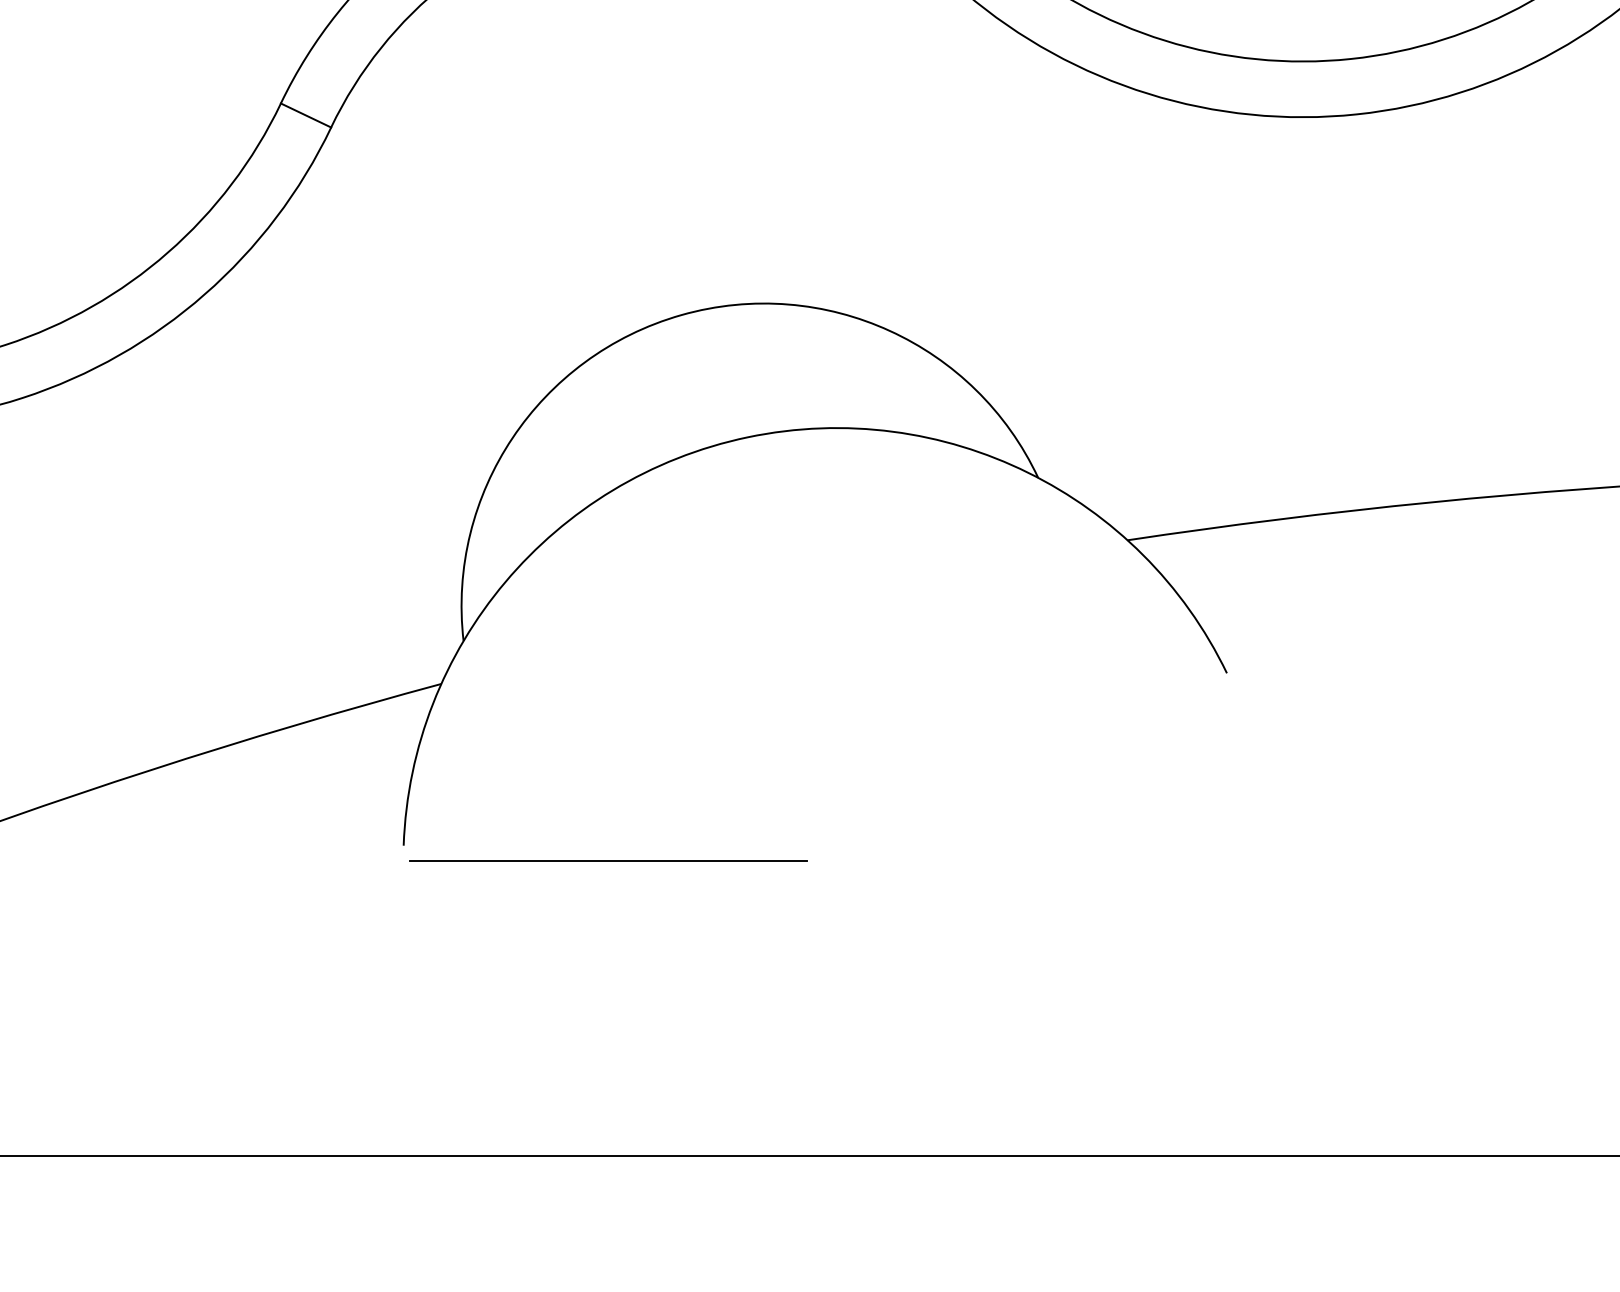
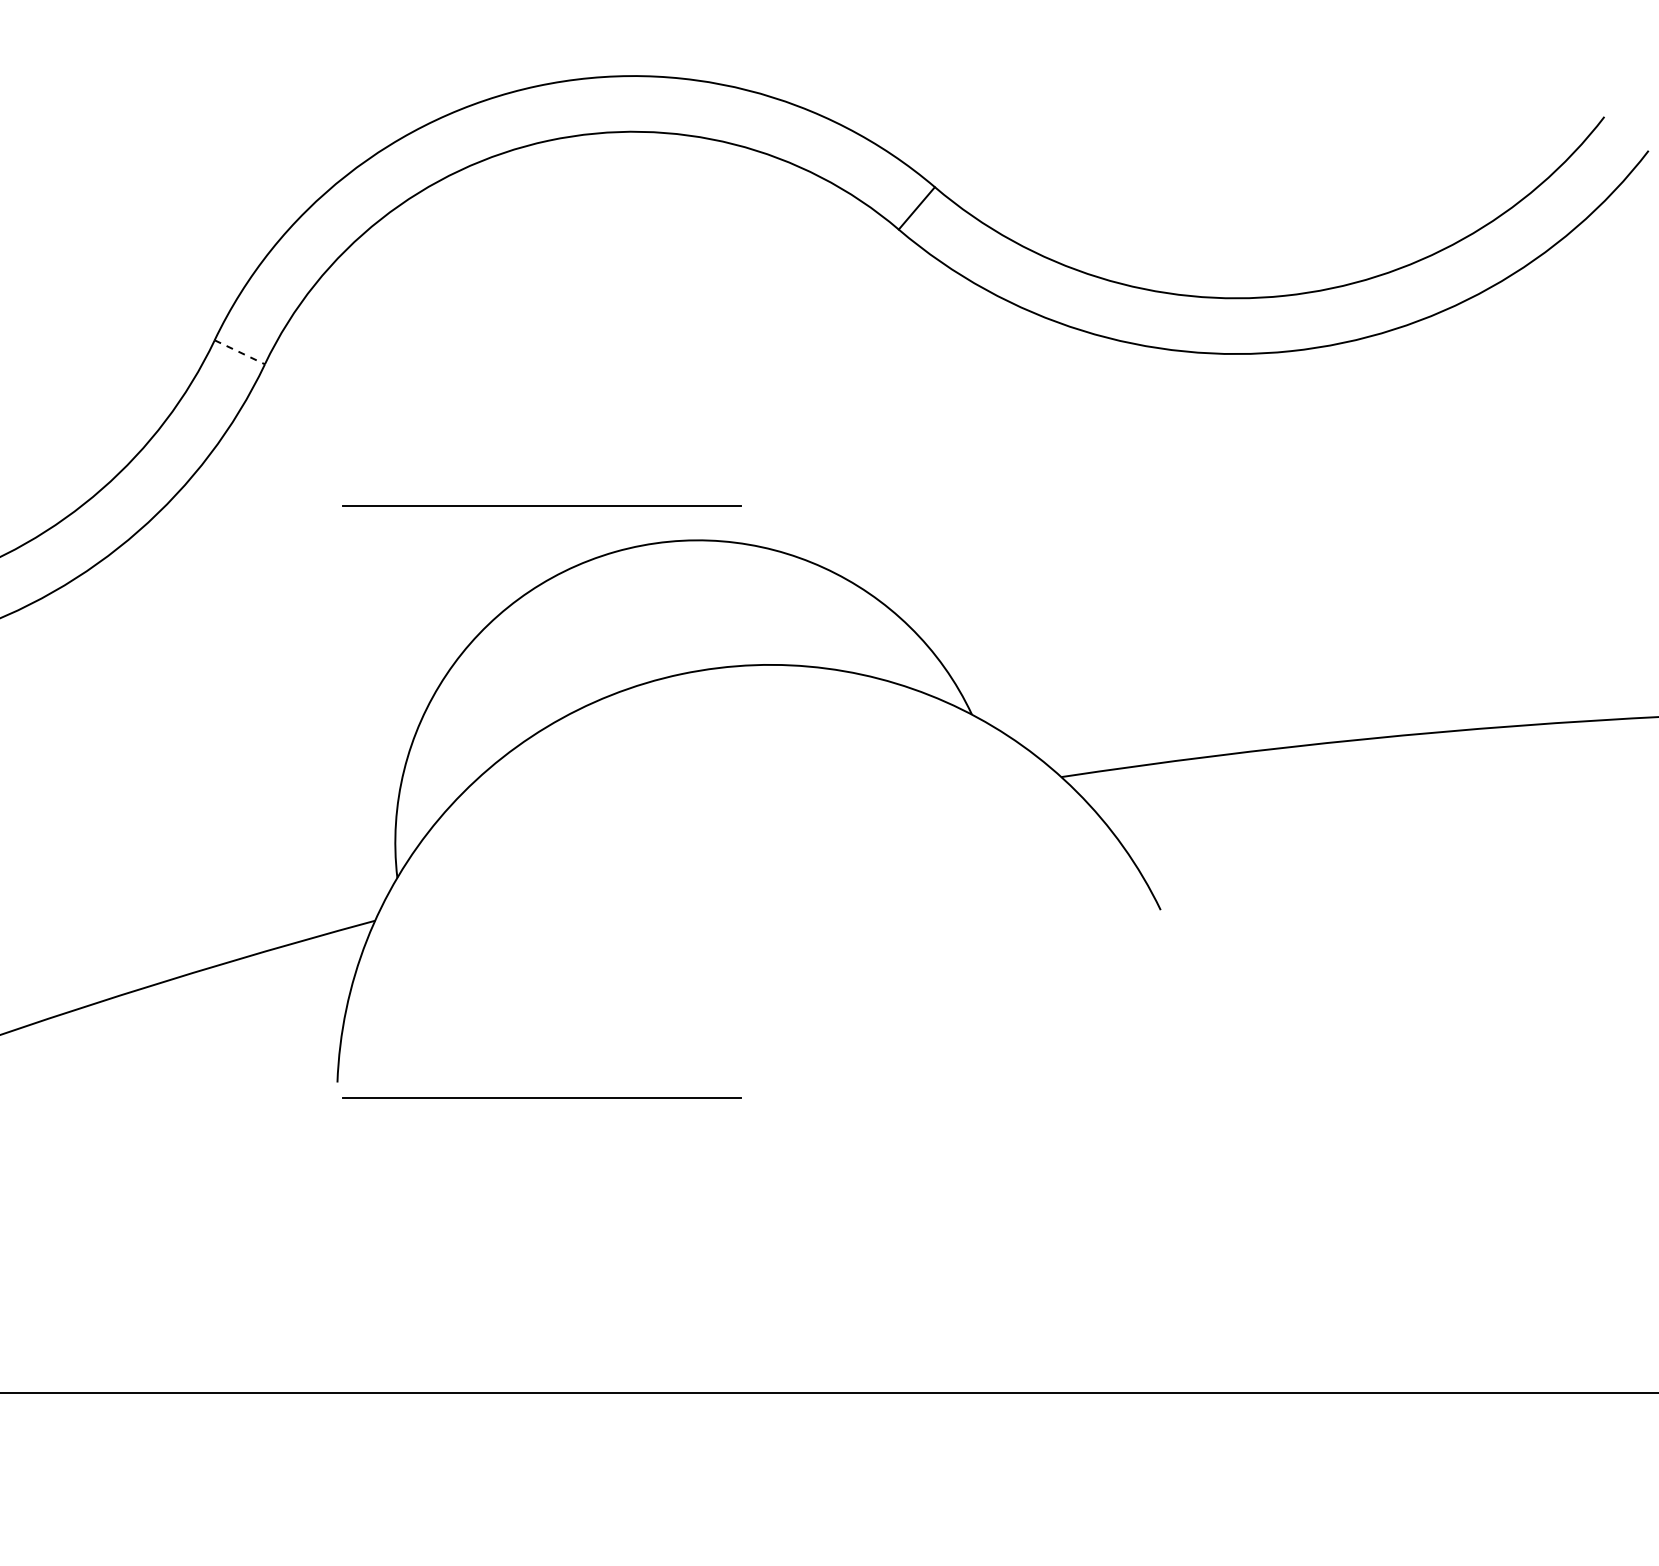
line: (305, 115) -> (239, 352), solid -> dashed
line: (607, 268) -> (541, 505), added

